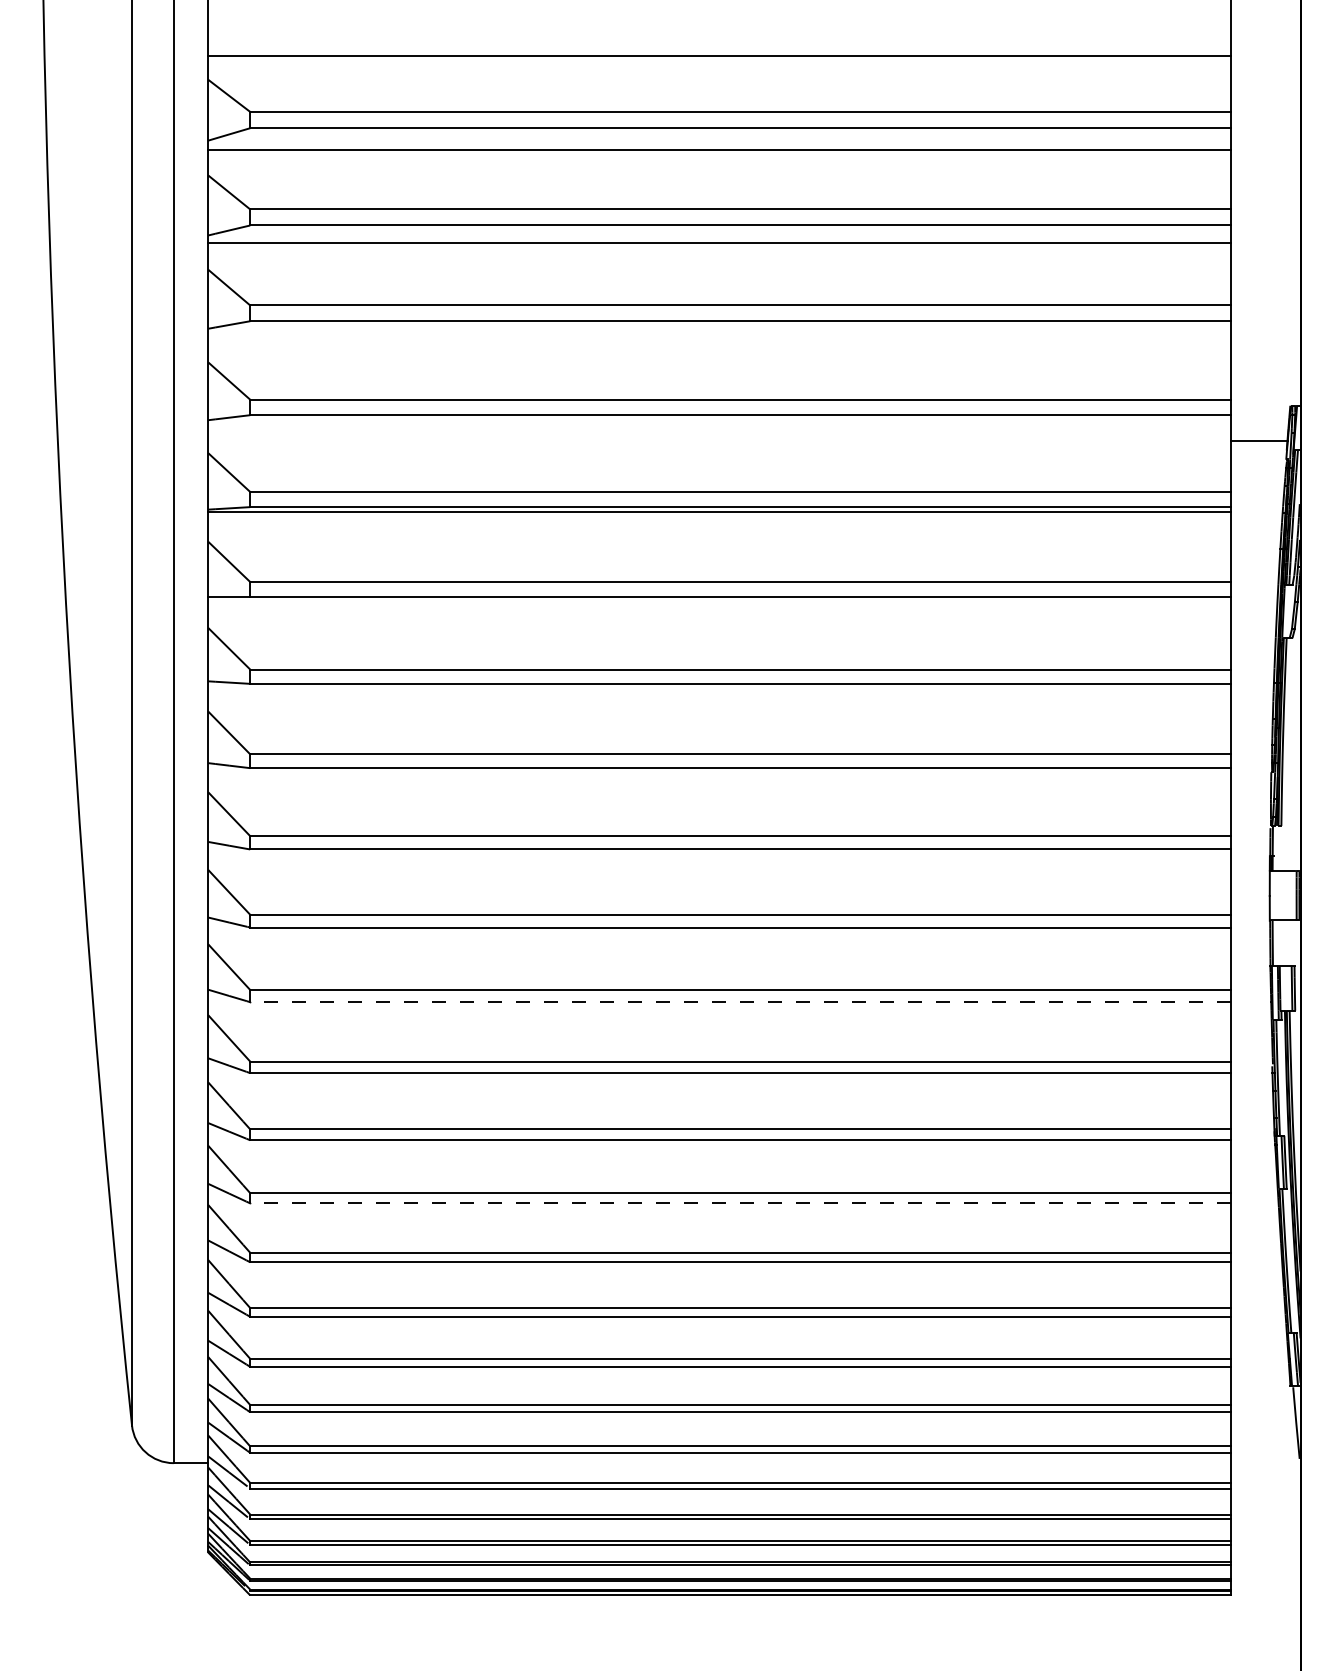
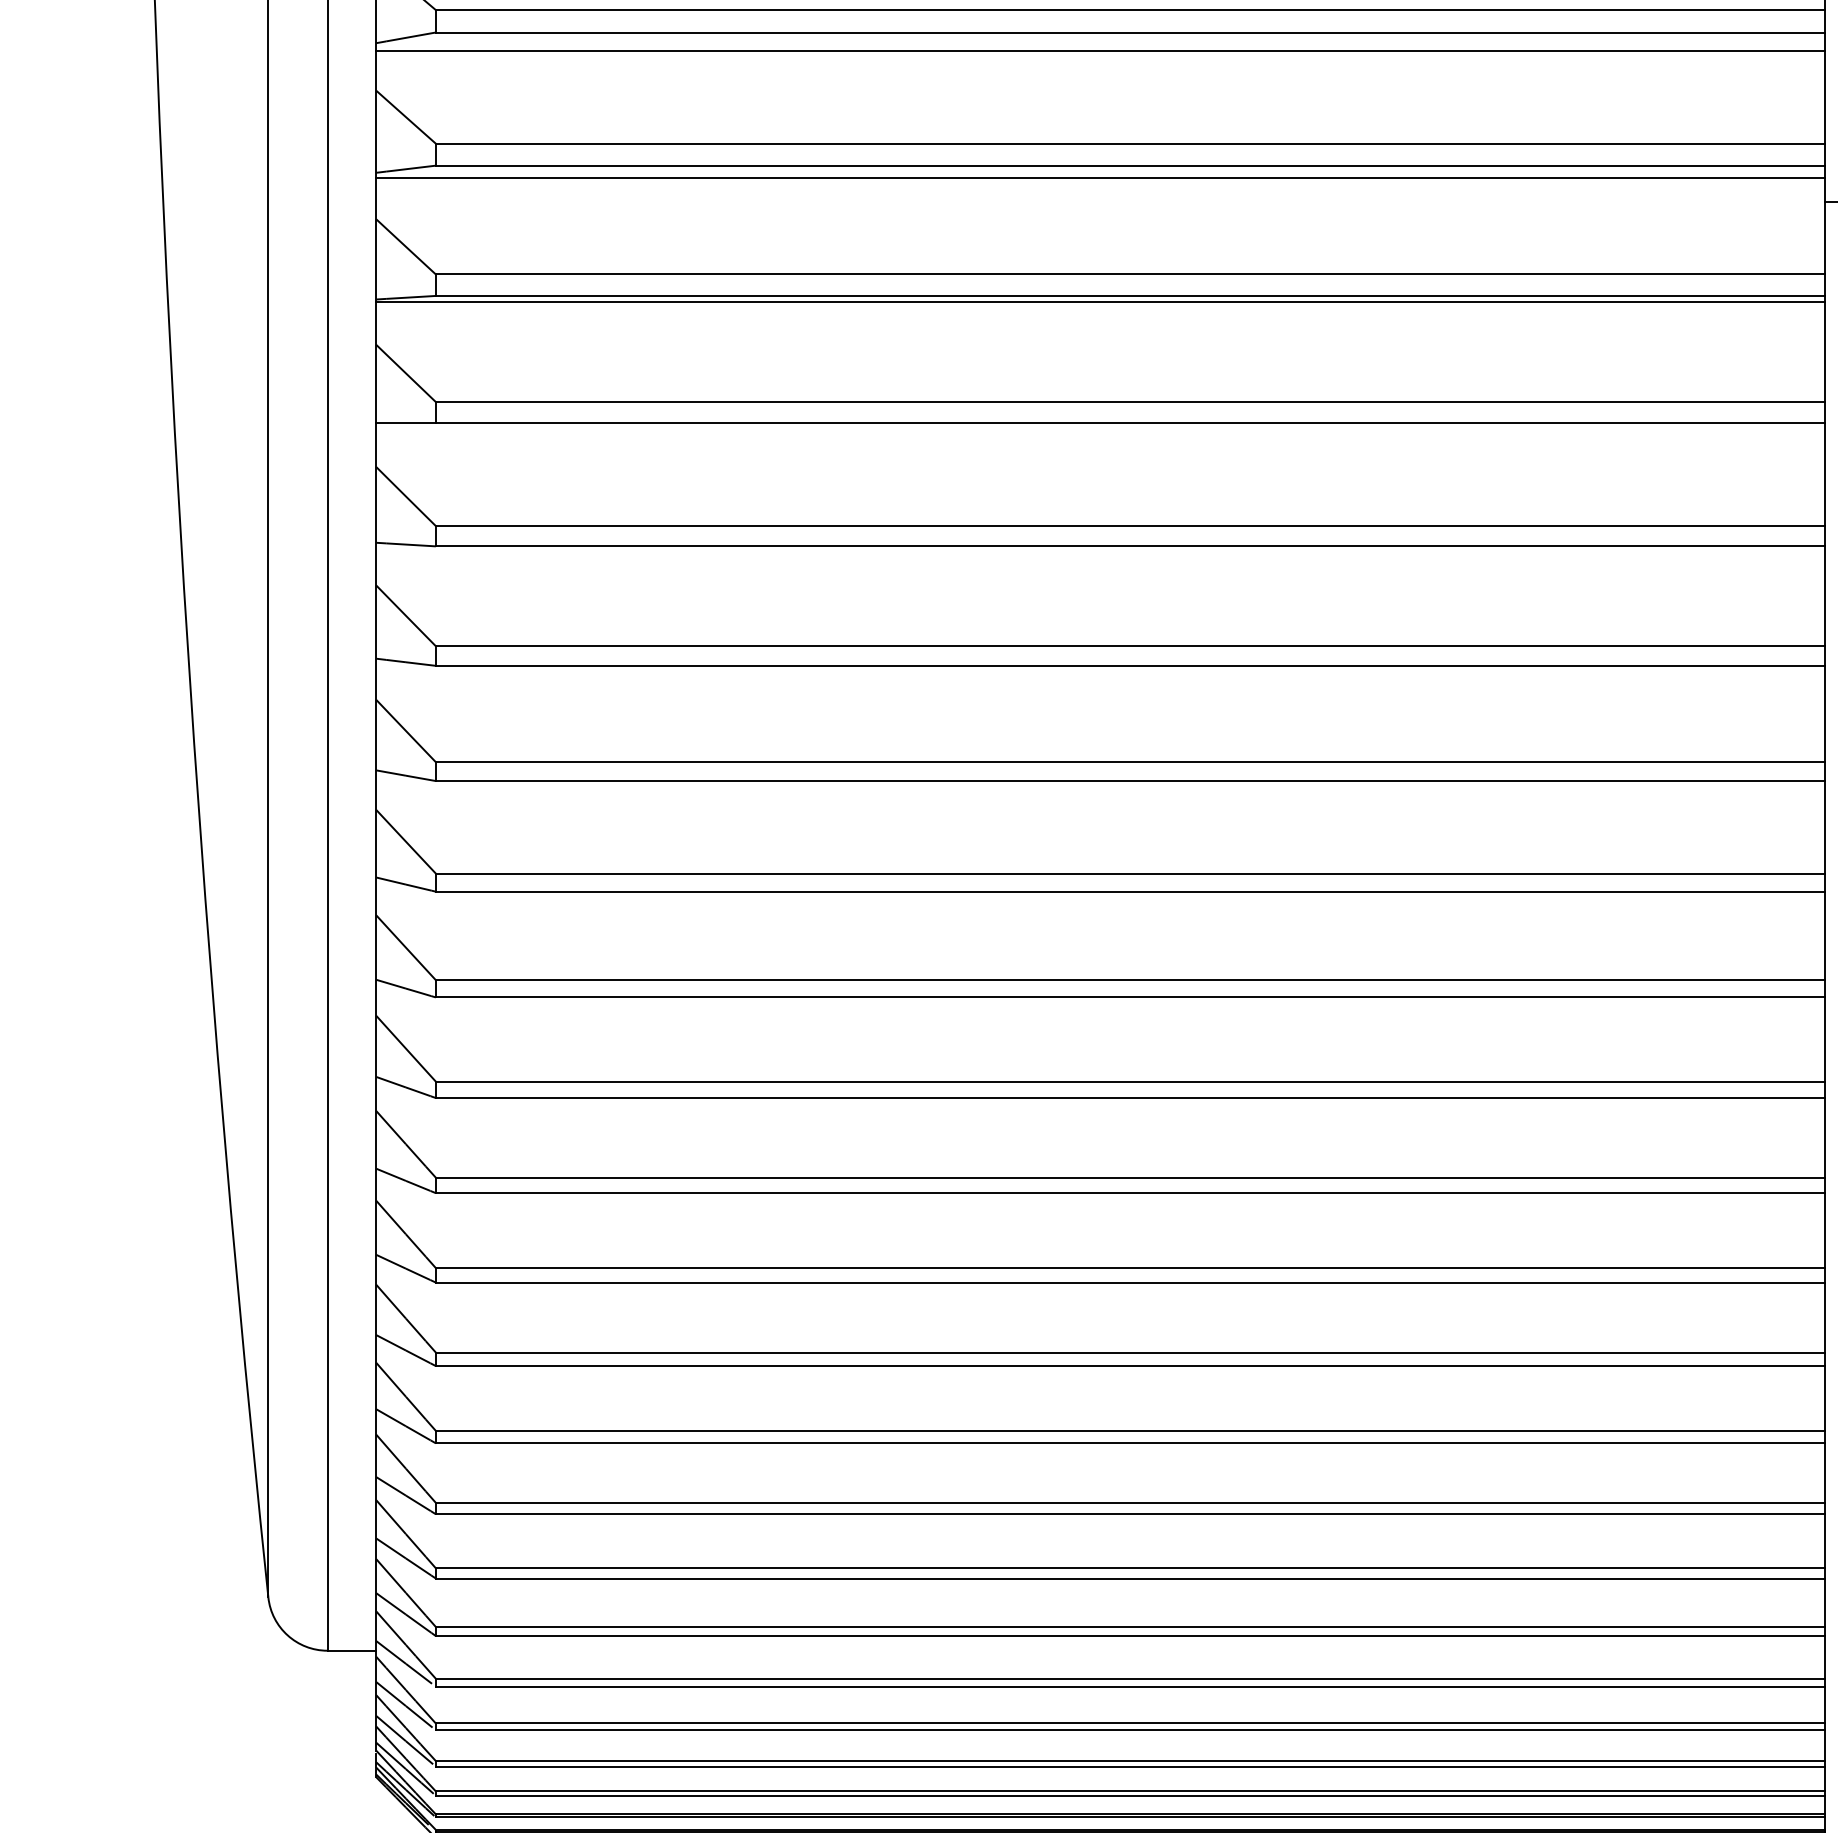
line: (719, 334) -> (1100, 51), added
line: (719, 423) -> (1100, 177), added
line: (739, 1002) -> (1129, 997), dashed -> solid
line: (739, 1203) -> (1129, 1282), dashed -> solid

